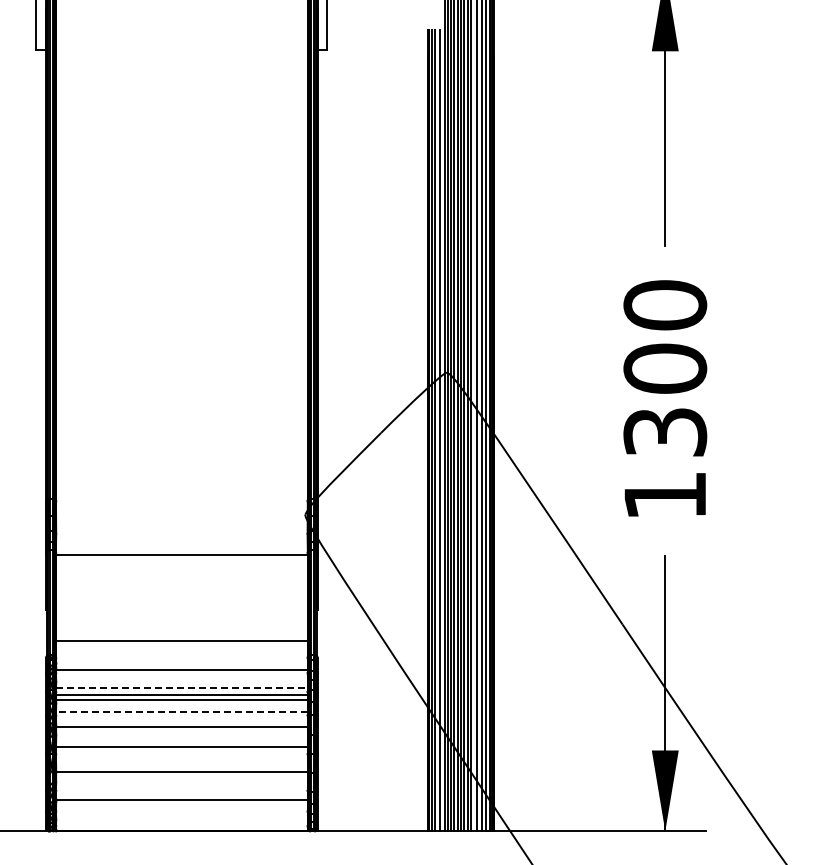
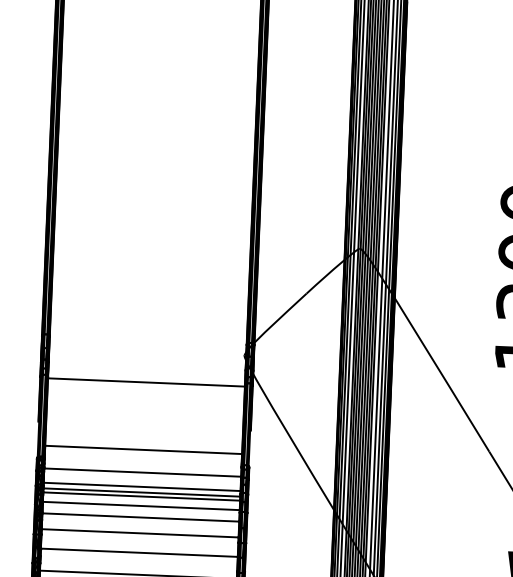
line: (181, 687) -> (141, 486), dashed -> solid
line: (181, 712) -> (140, 506), dashed -> solid

